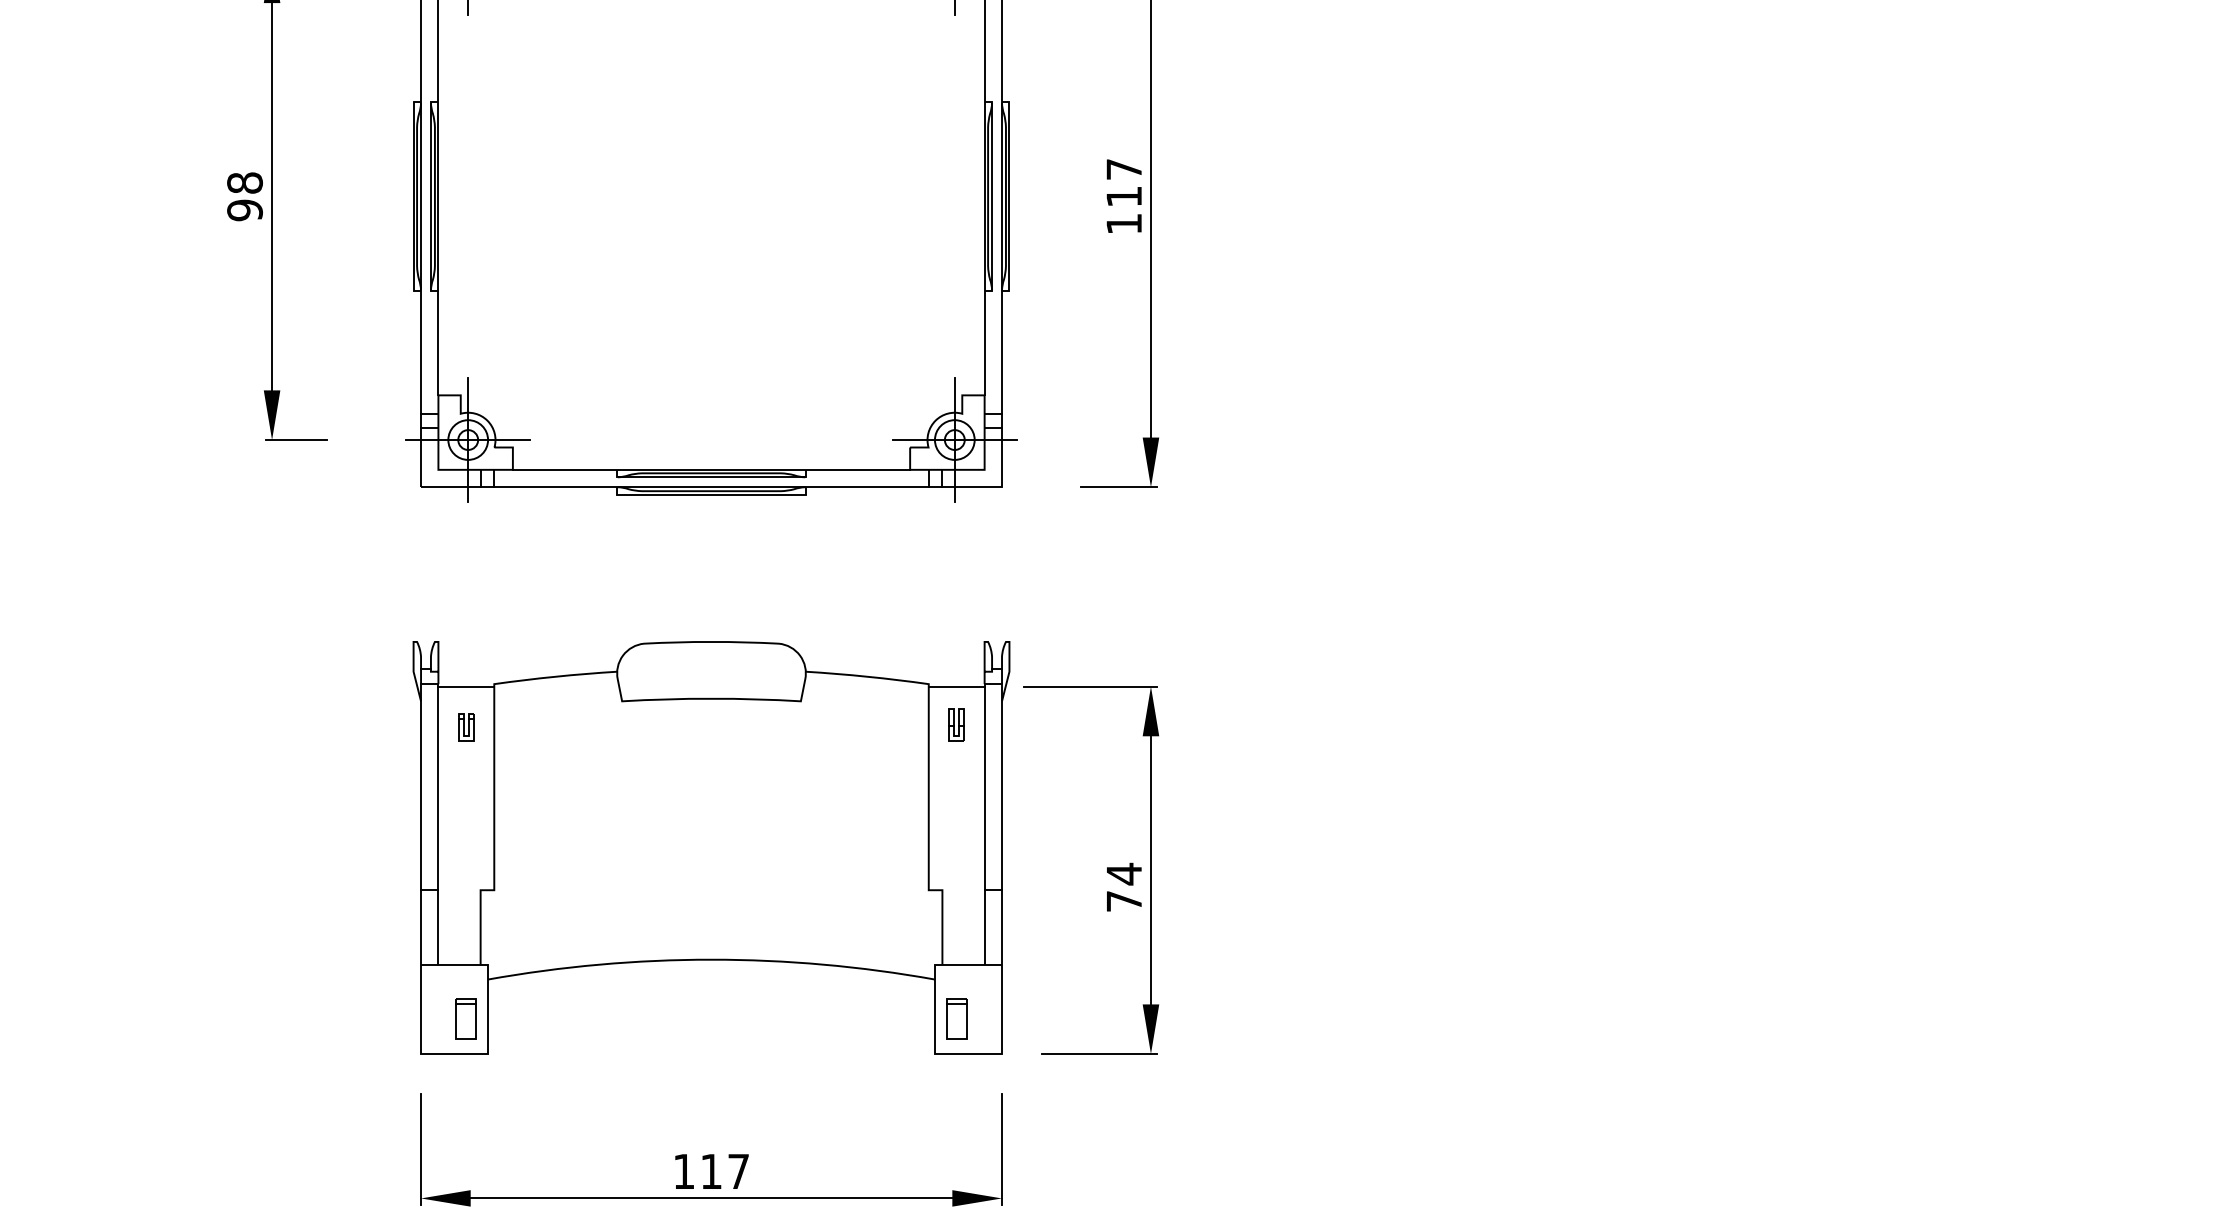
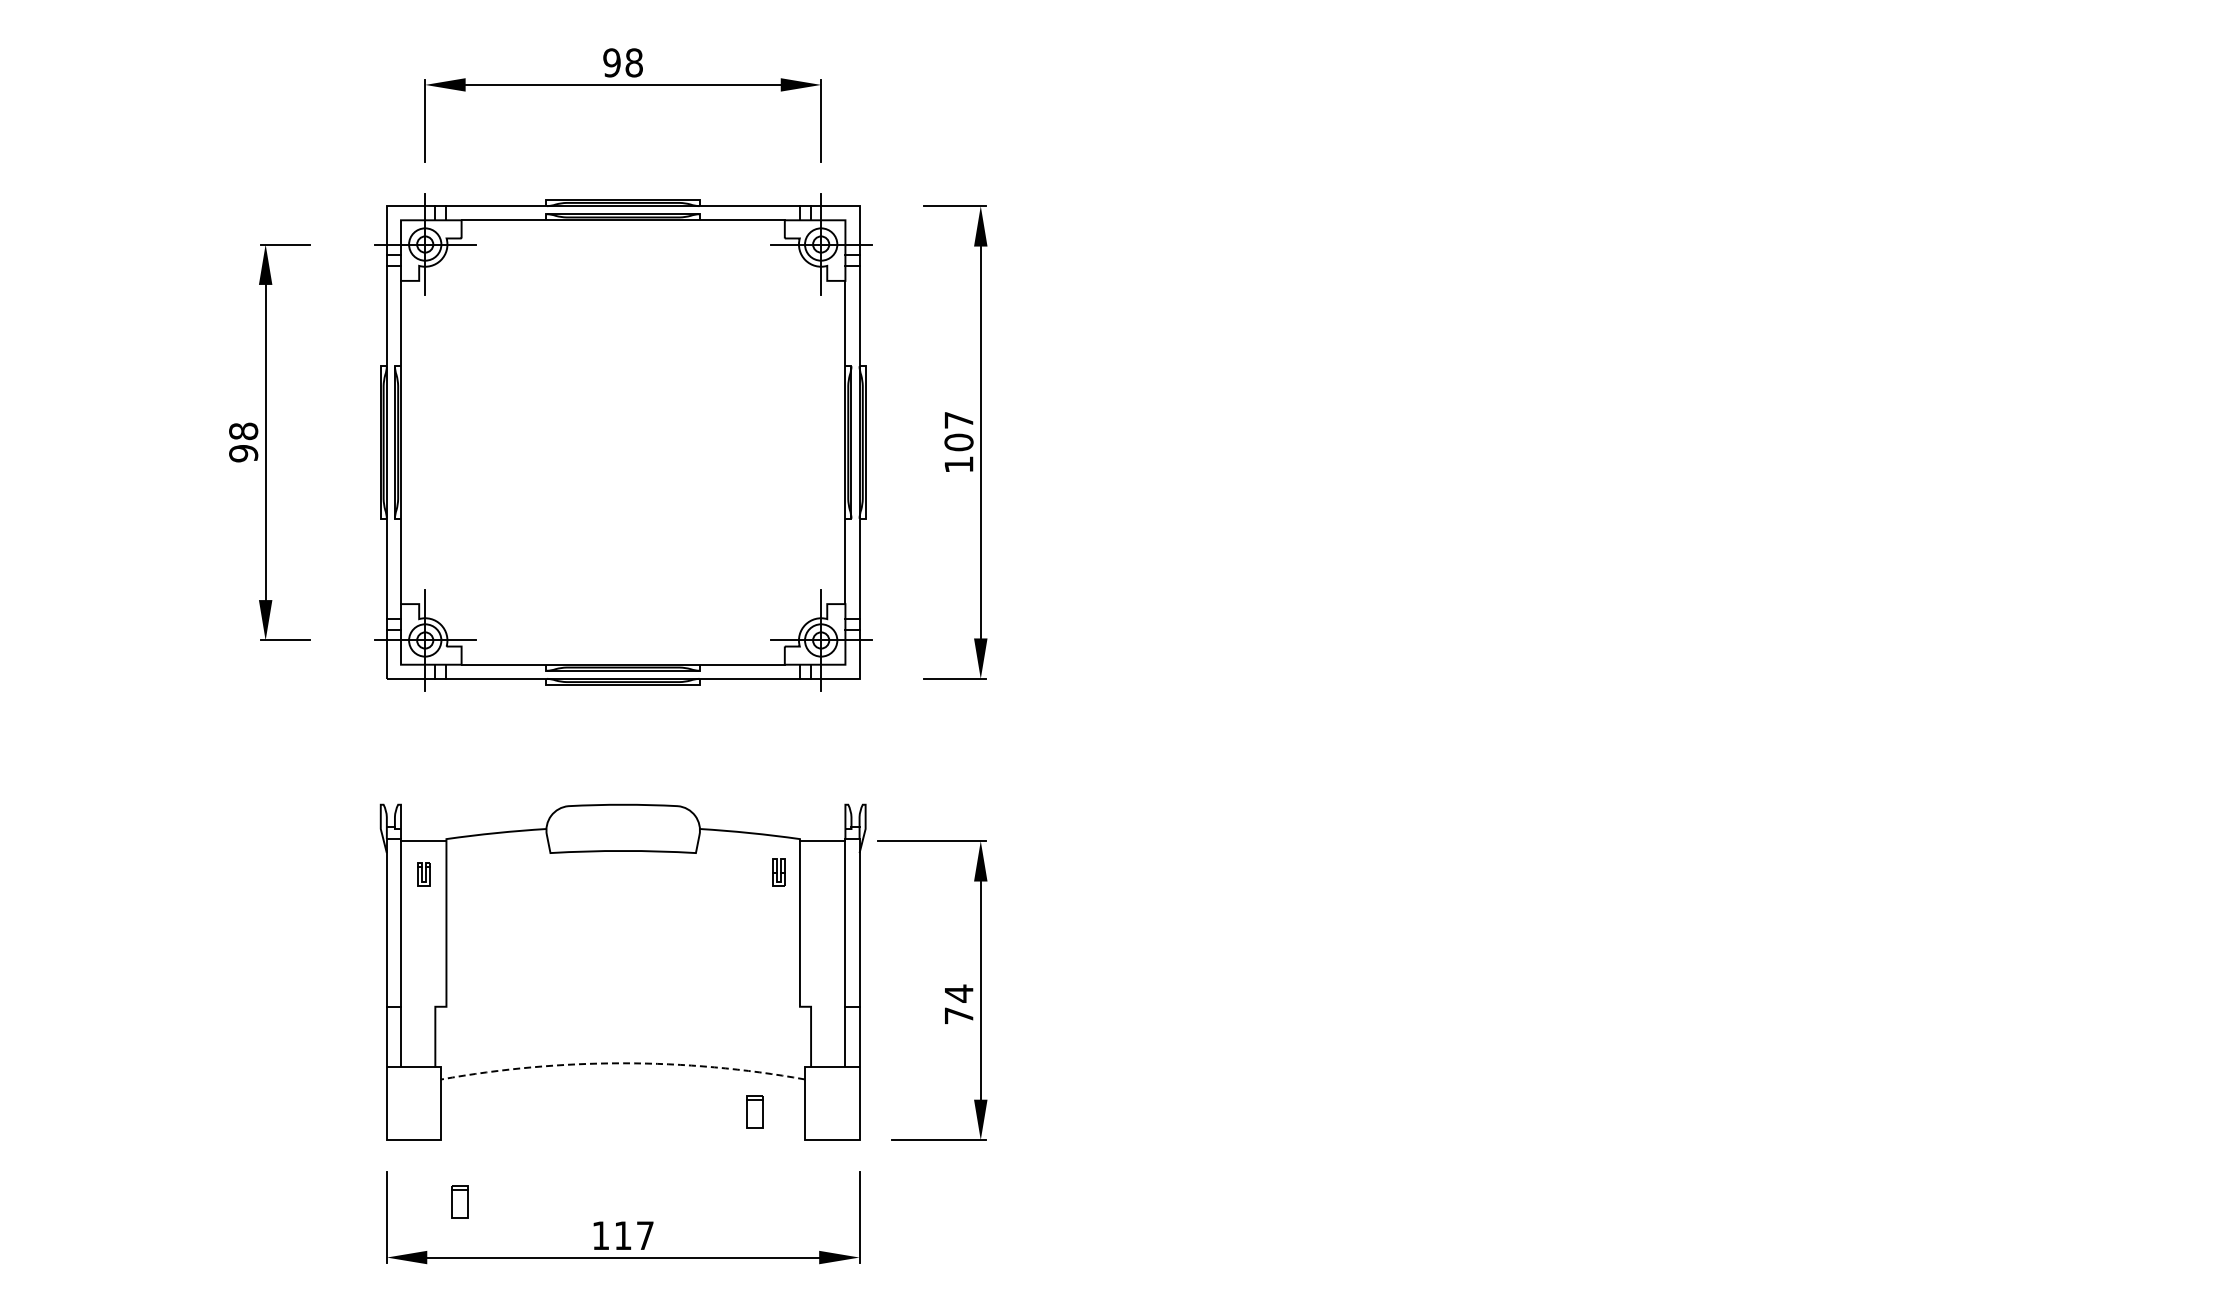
text: (1123, 196) -> (958, 442), 117 -> 107
part: (956, 725) -> (778, 872), moved
arc: (711, 959) -> (623, 1063), solid -> dashed
part: (464, 1018) -> (459, 1201), moved
part: (956, 1018) -> (754, 1111), moved

